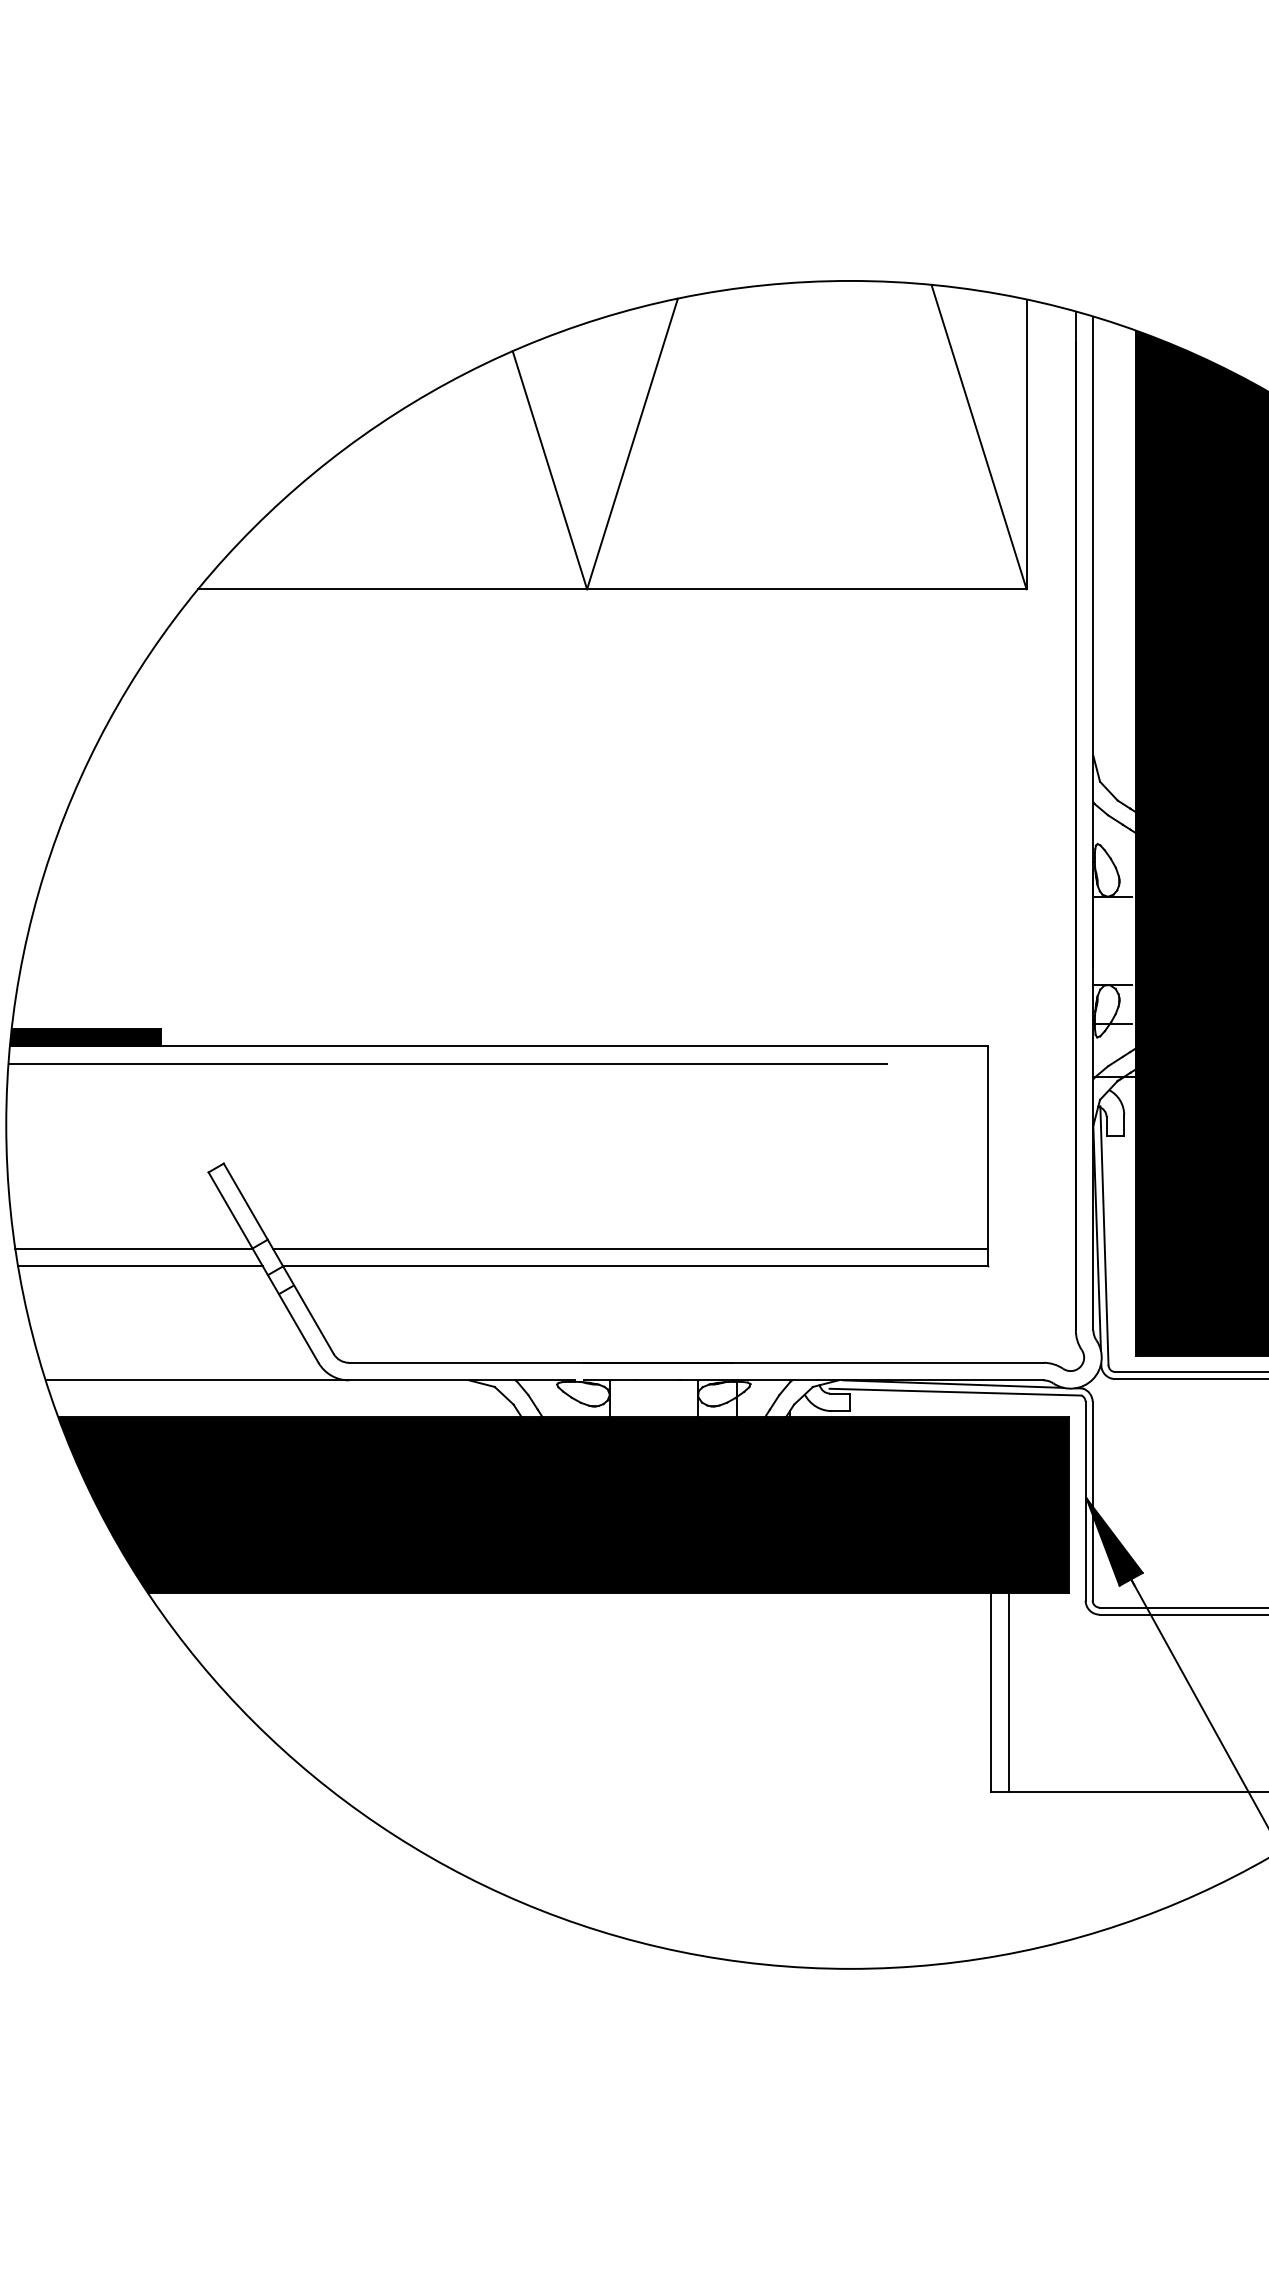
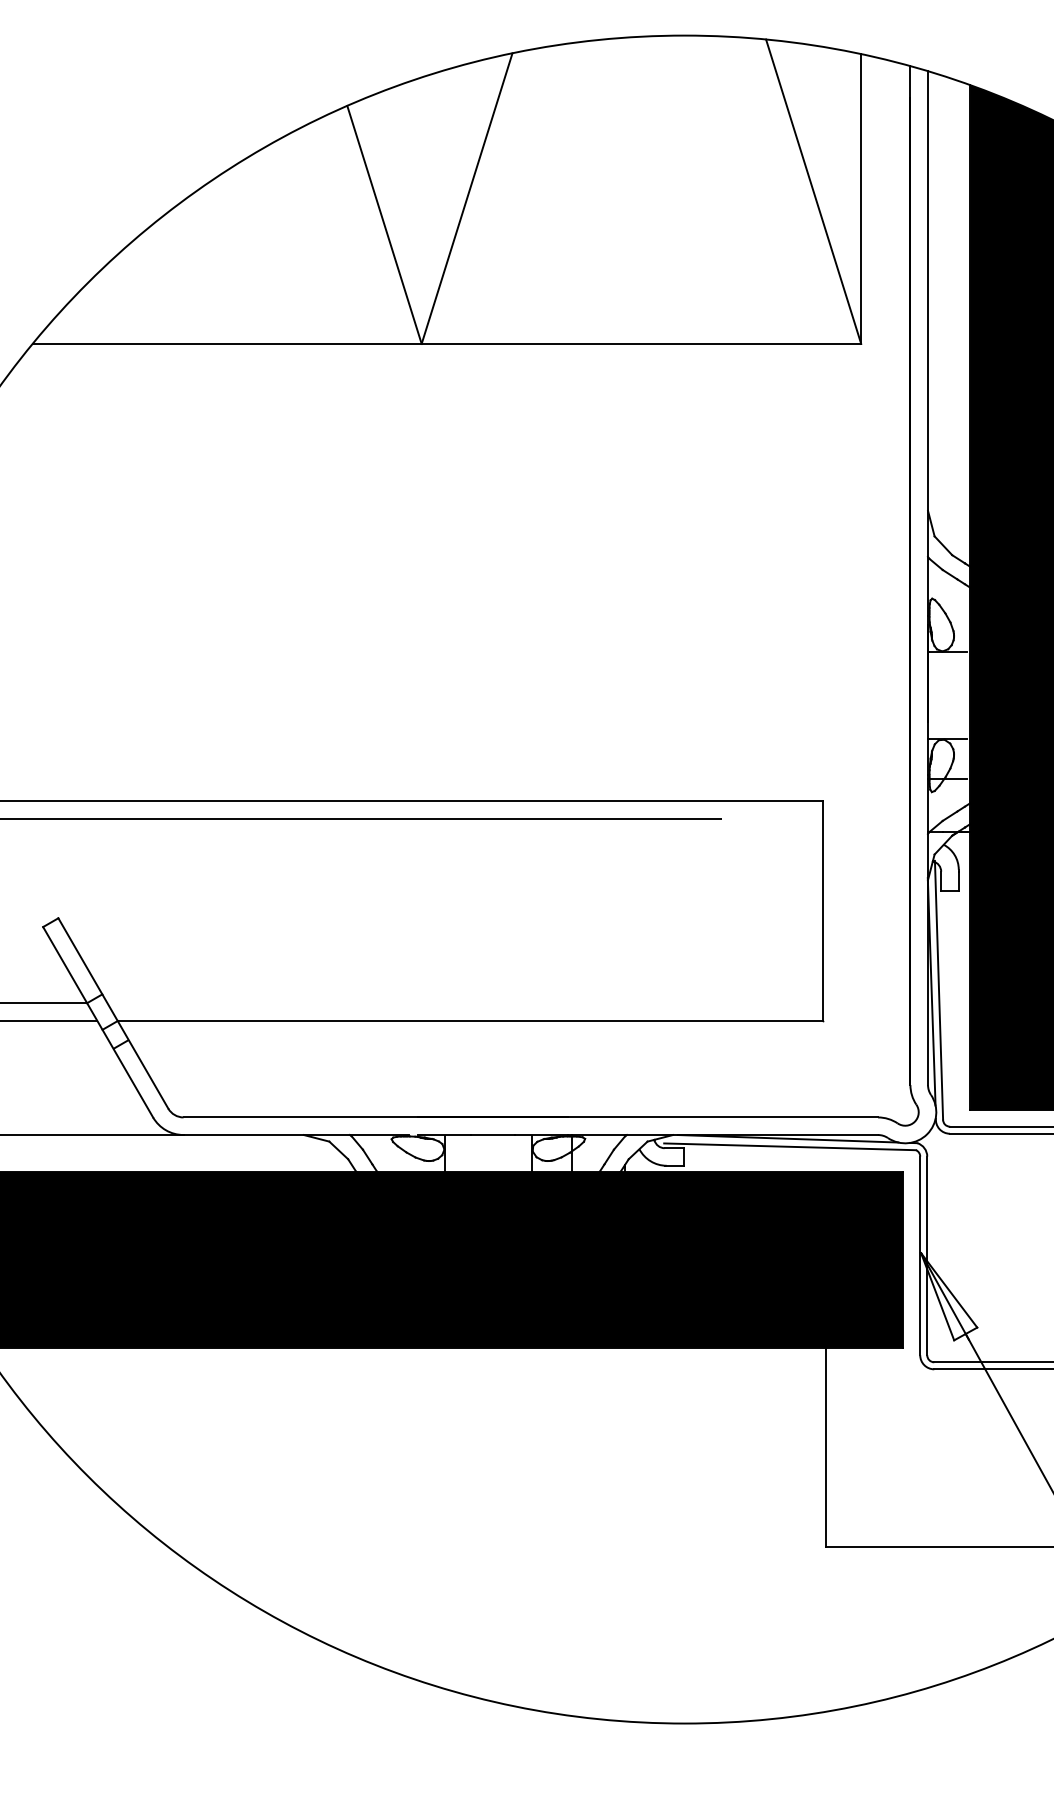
line: (629, 1248) -> (464, 1003), removed
fill: (1114, 1541) -> (949, 1296), removed
line: (1009, 1692) -> (844, 1447), removed

